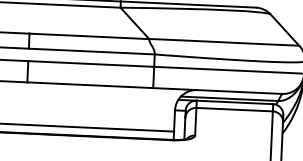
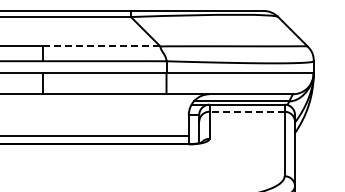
line: (89, 36) -> (101, 46), solid -> dashed
line: (234, 109) -> (246, 111), solid -> dashed

